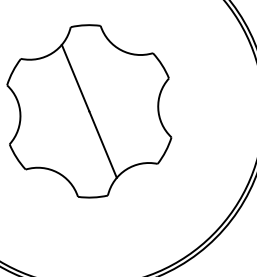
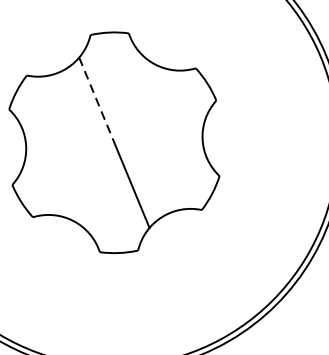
line: (75, 78) -> (96, 100), solid -> dashed

